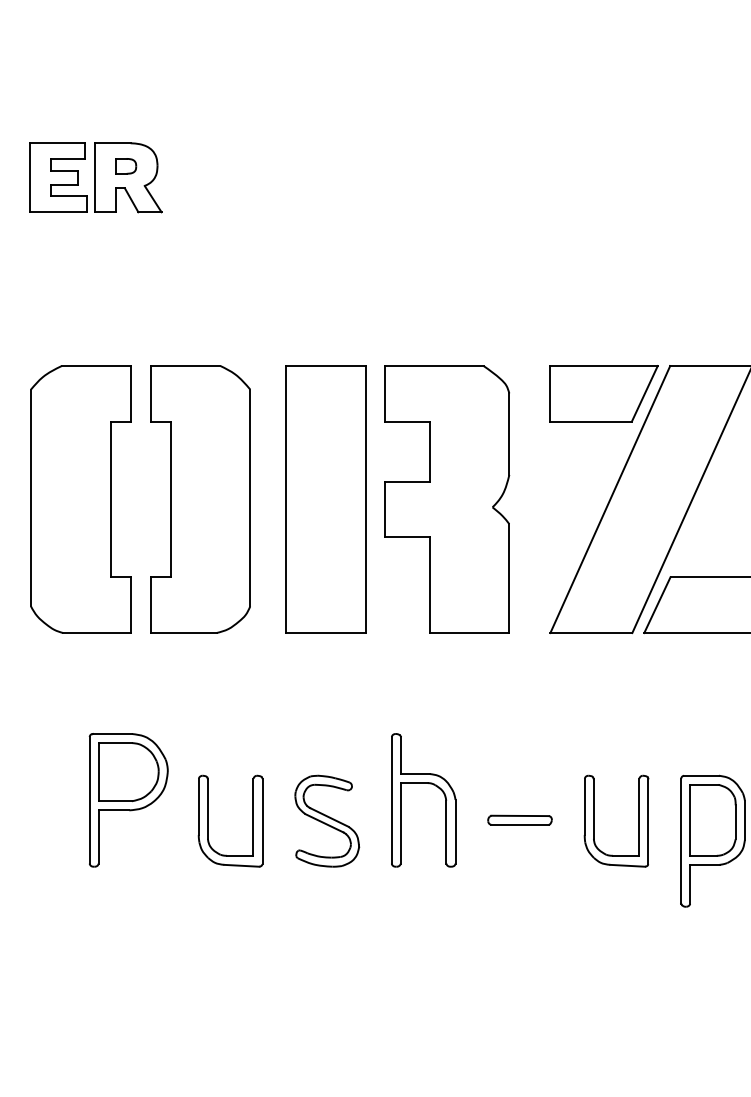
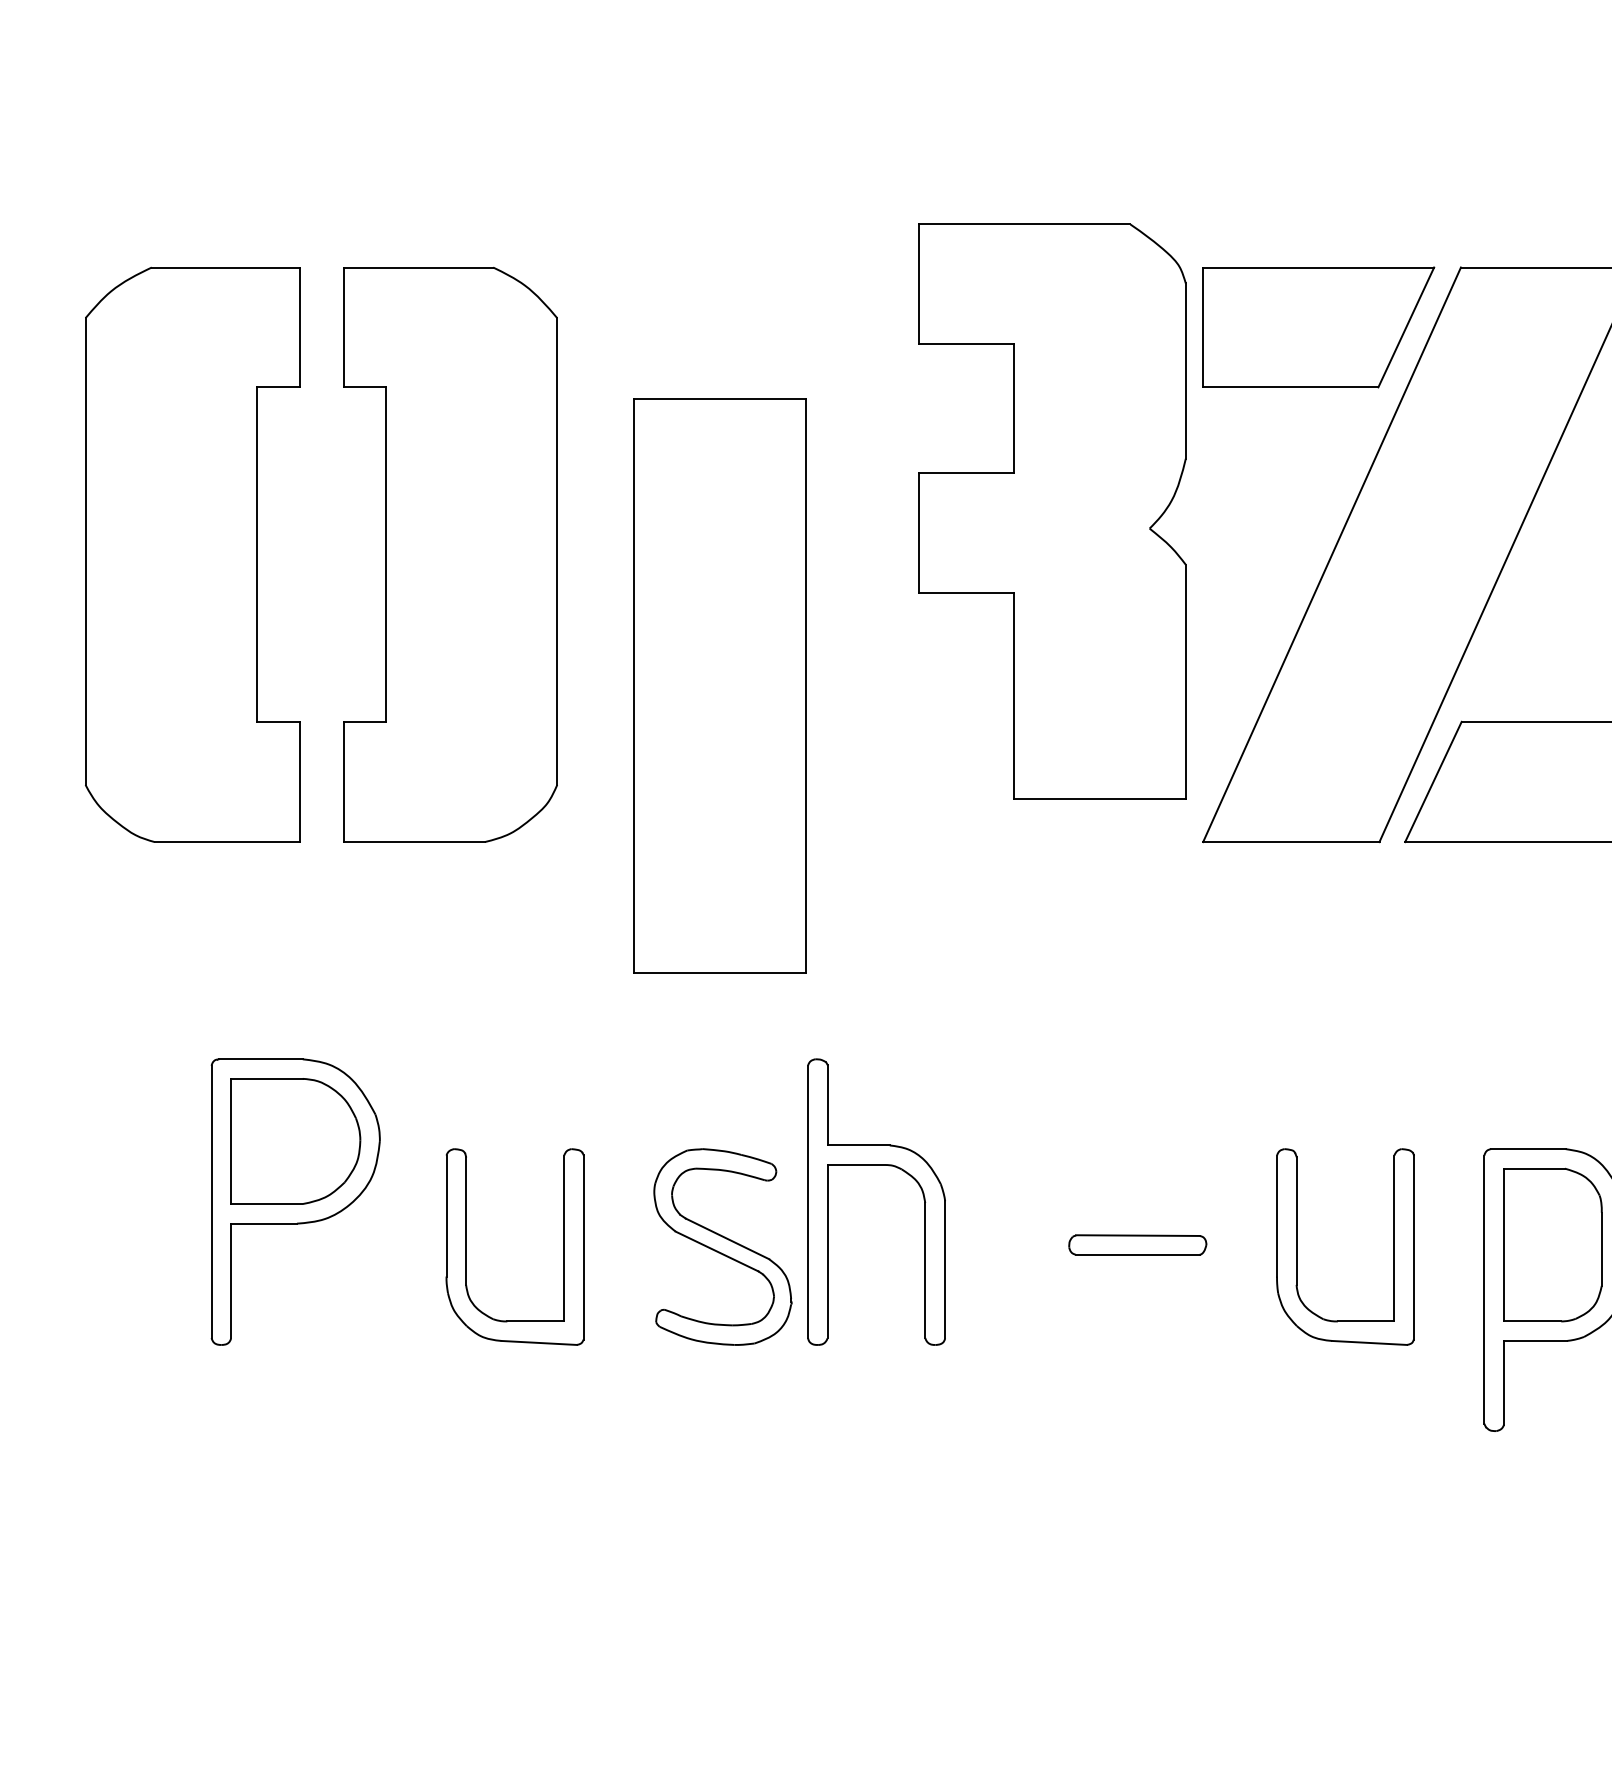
part: (325, 499) -> (719, 685), moved
part: (447, 499) -> (1052, 511), moved
part: (423, 783) -> (876, 1165), moved

